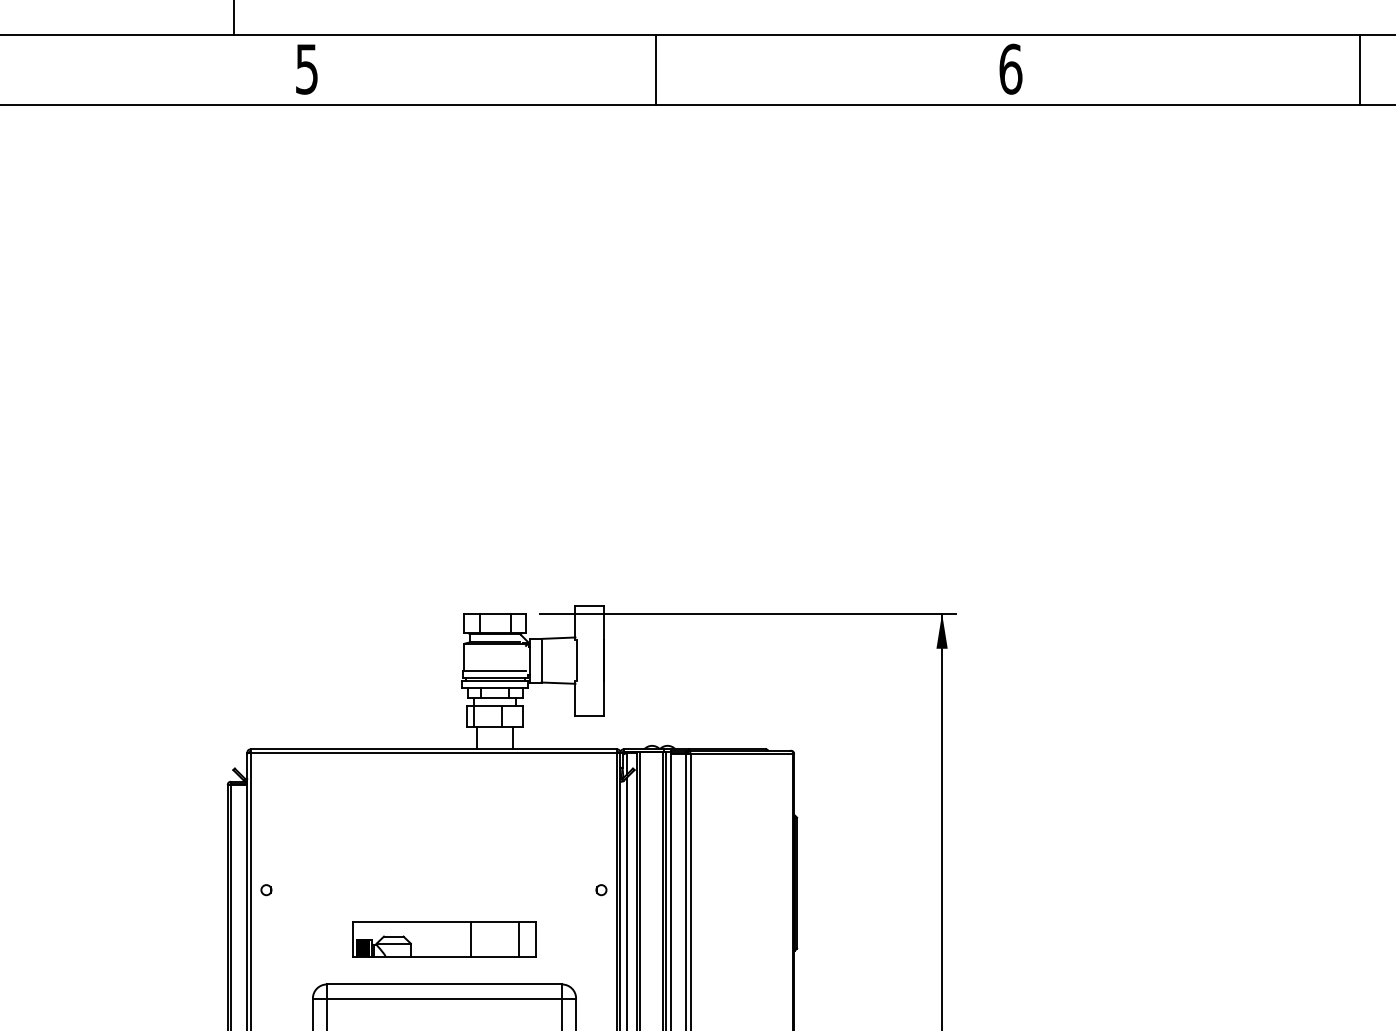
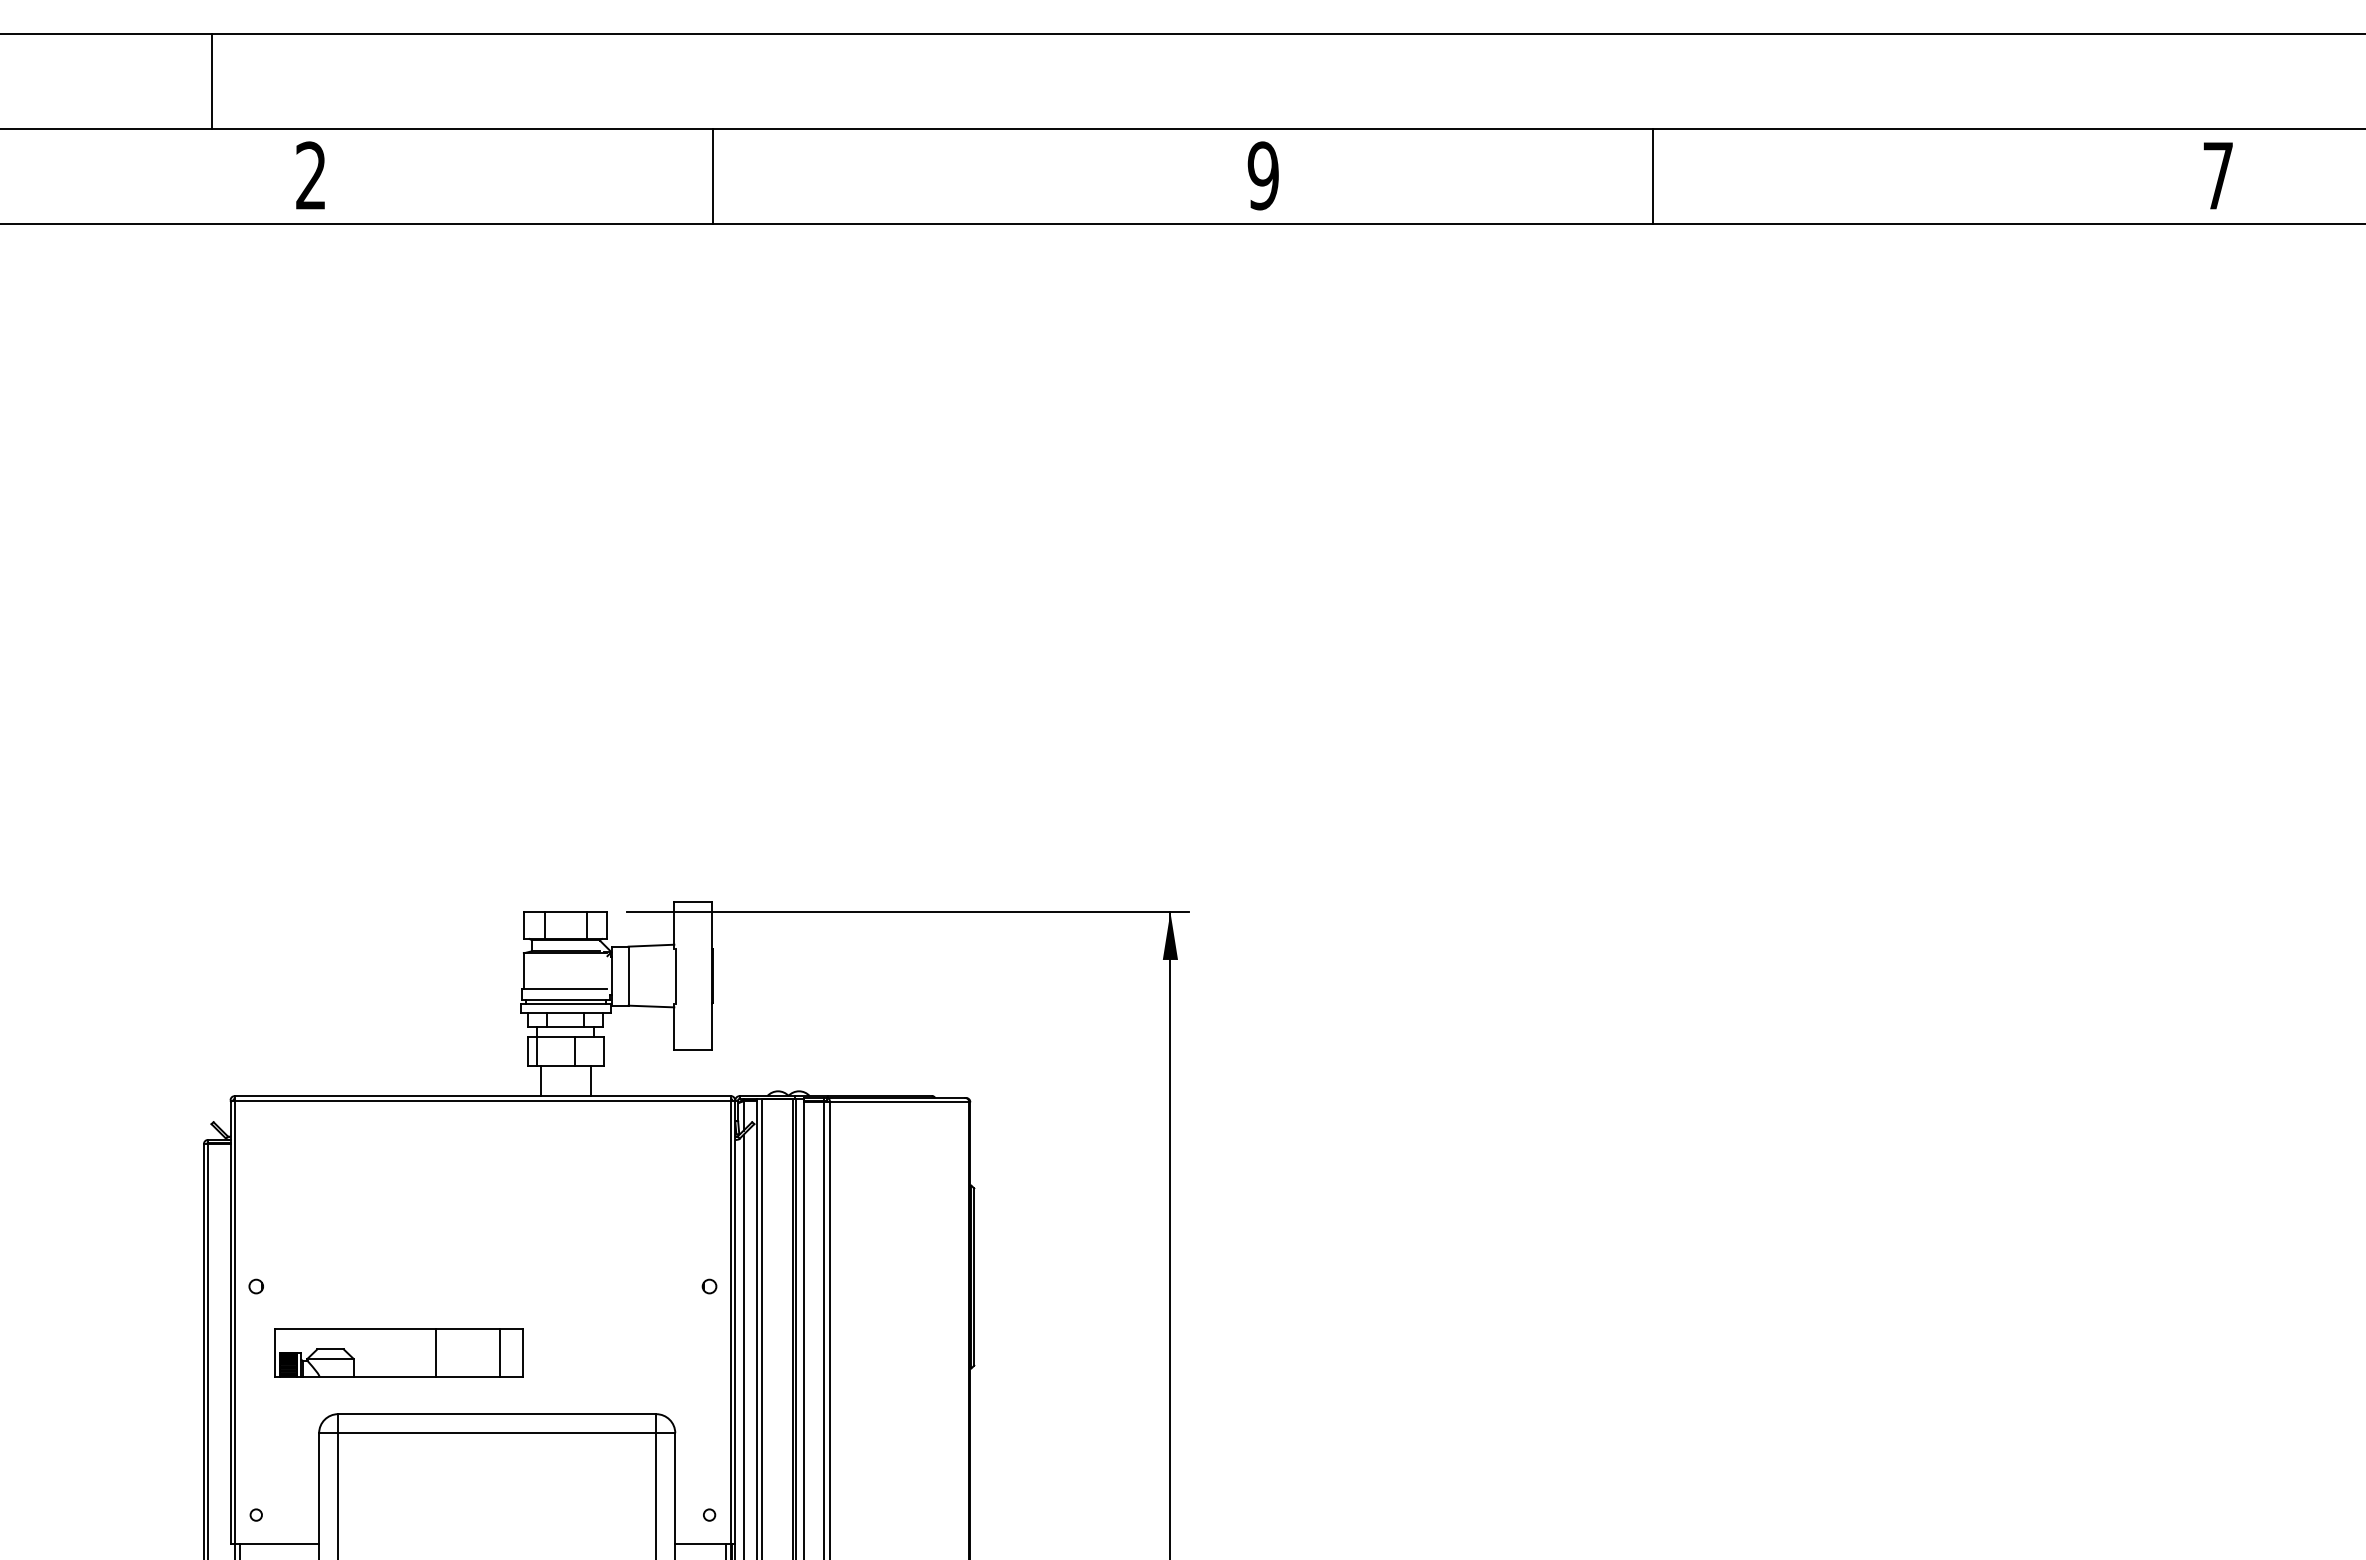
text: (306, 68) -> (310, 175), 5 -> 2
text: (1010, 68) -> (1263, 175), 6 -> 9
line: (656, 69) -> (713, 176), moved
line: (1359, 69) -> (1653, 176), moved
part: (443, 938) -> (398, 1352), moved

